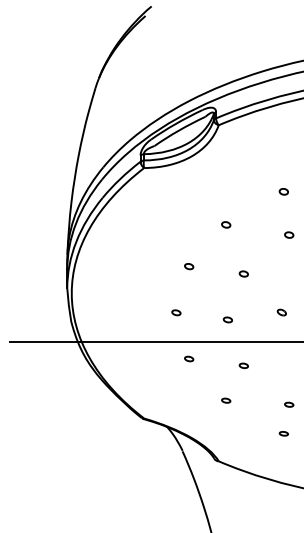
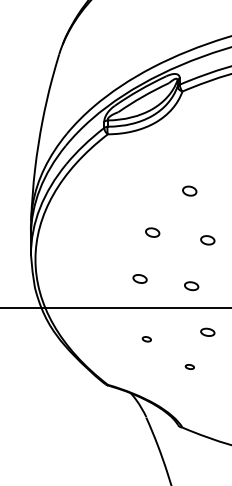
part: (226, 224) -> (190, 190), size x1.6
part: (189, 266) -> (153, 232), size x1.6
part: (243, 273) -> (207, 239), size x1.6
part: (176, 312) -> (140, 278), size x1.6
part: (227, 319) -> (191, 285), size x1.6
part: (189, 358) -> (147, 338), moved
part: (243, 365) -> (207, 331), size x1.6

